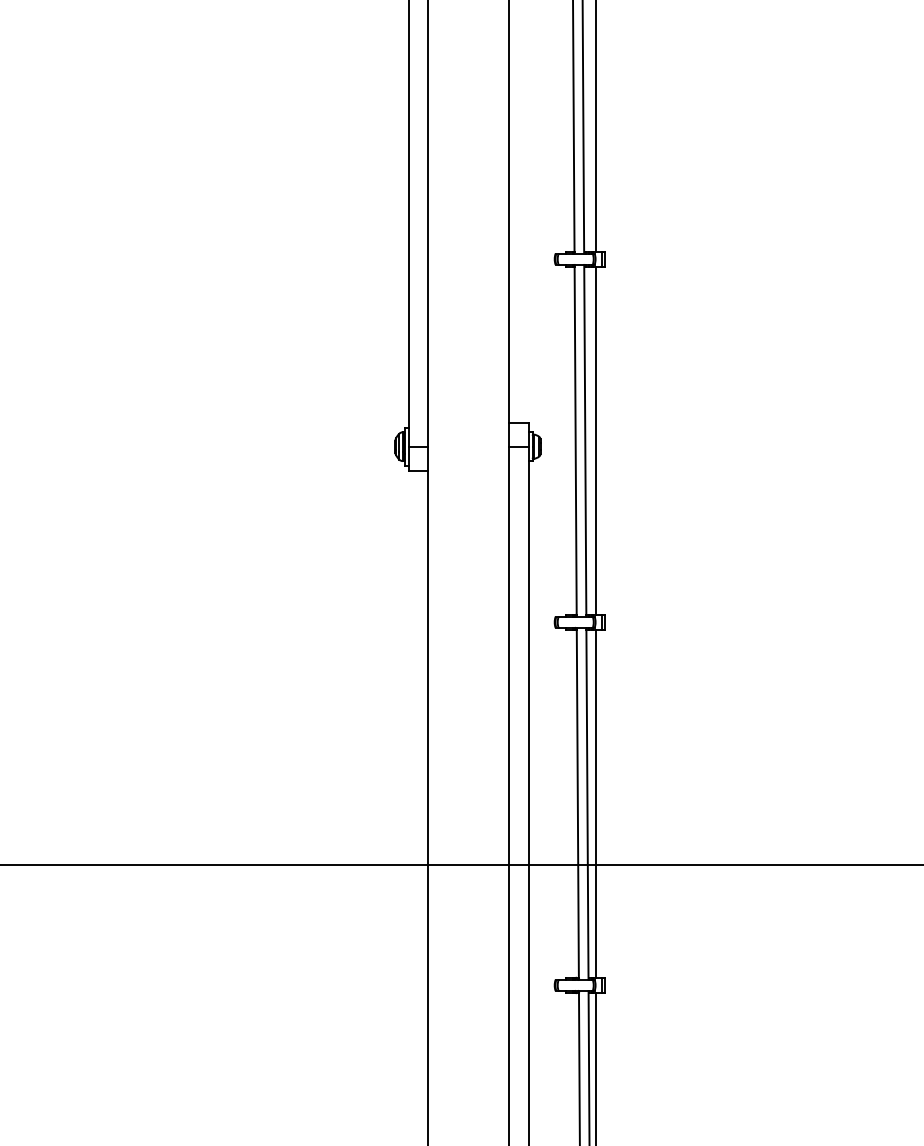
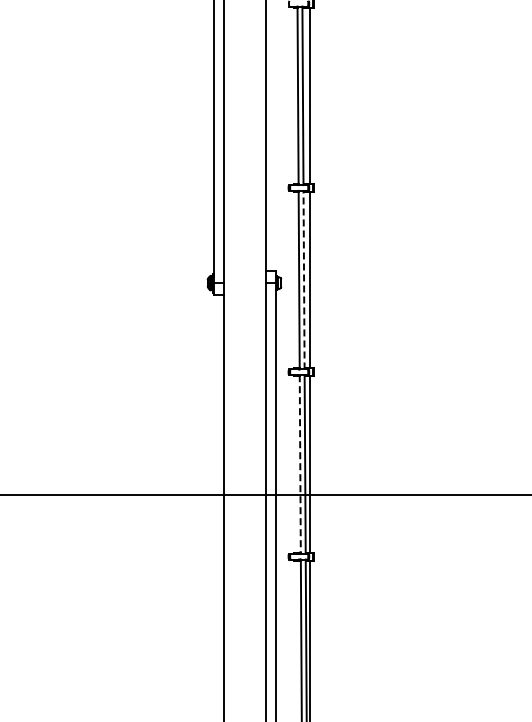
line: (586, 439) -> (304, 279), solid -> dashed
line: (578, 803) -> (300, 464), solid -> dashed

